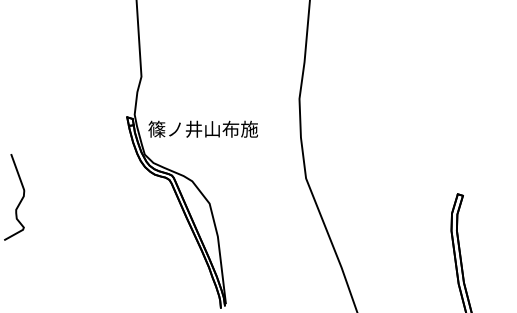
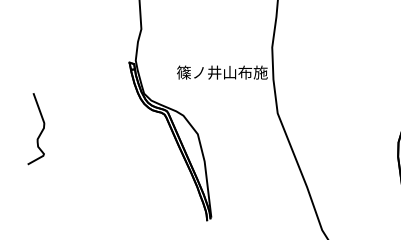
text: (202, 128) -> (221, 71), moved

